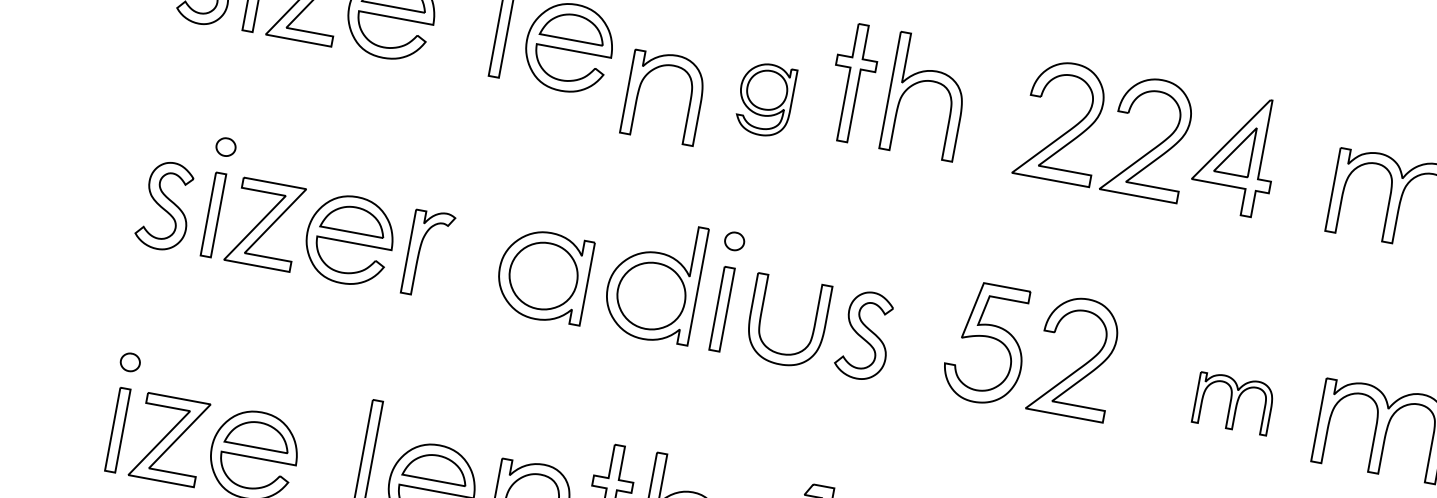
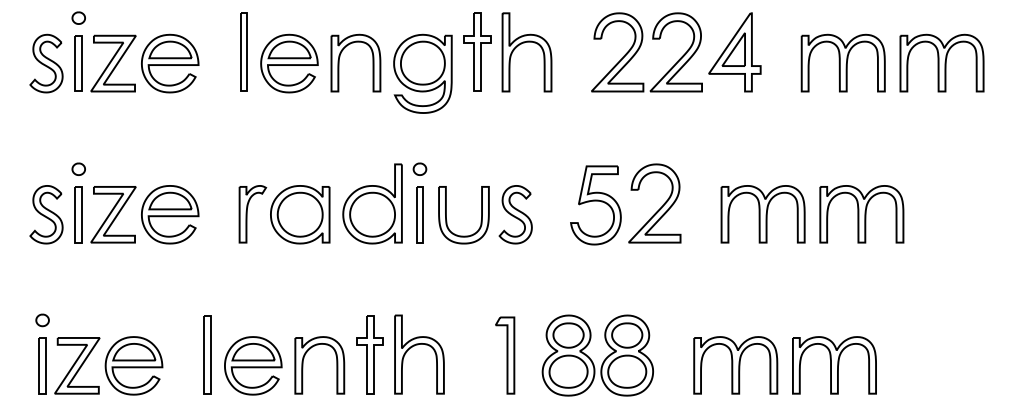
part: (642, 84) -> (340, 57), moved
part: (764, 99) -> (422, 73), size x1.67
part: (427, 254) -> (252, 214), moved
part: (1232, 403) -> (762, 214), size x1.67

